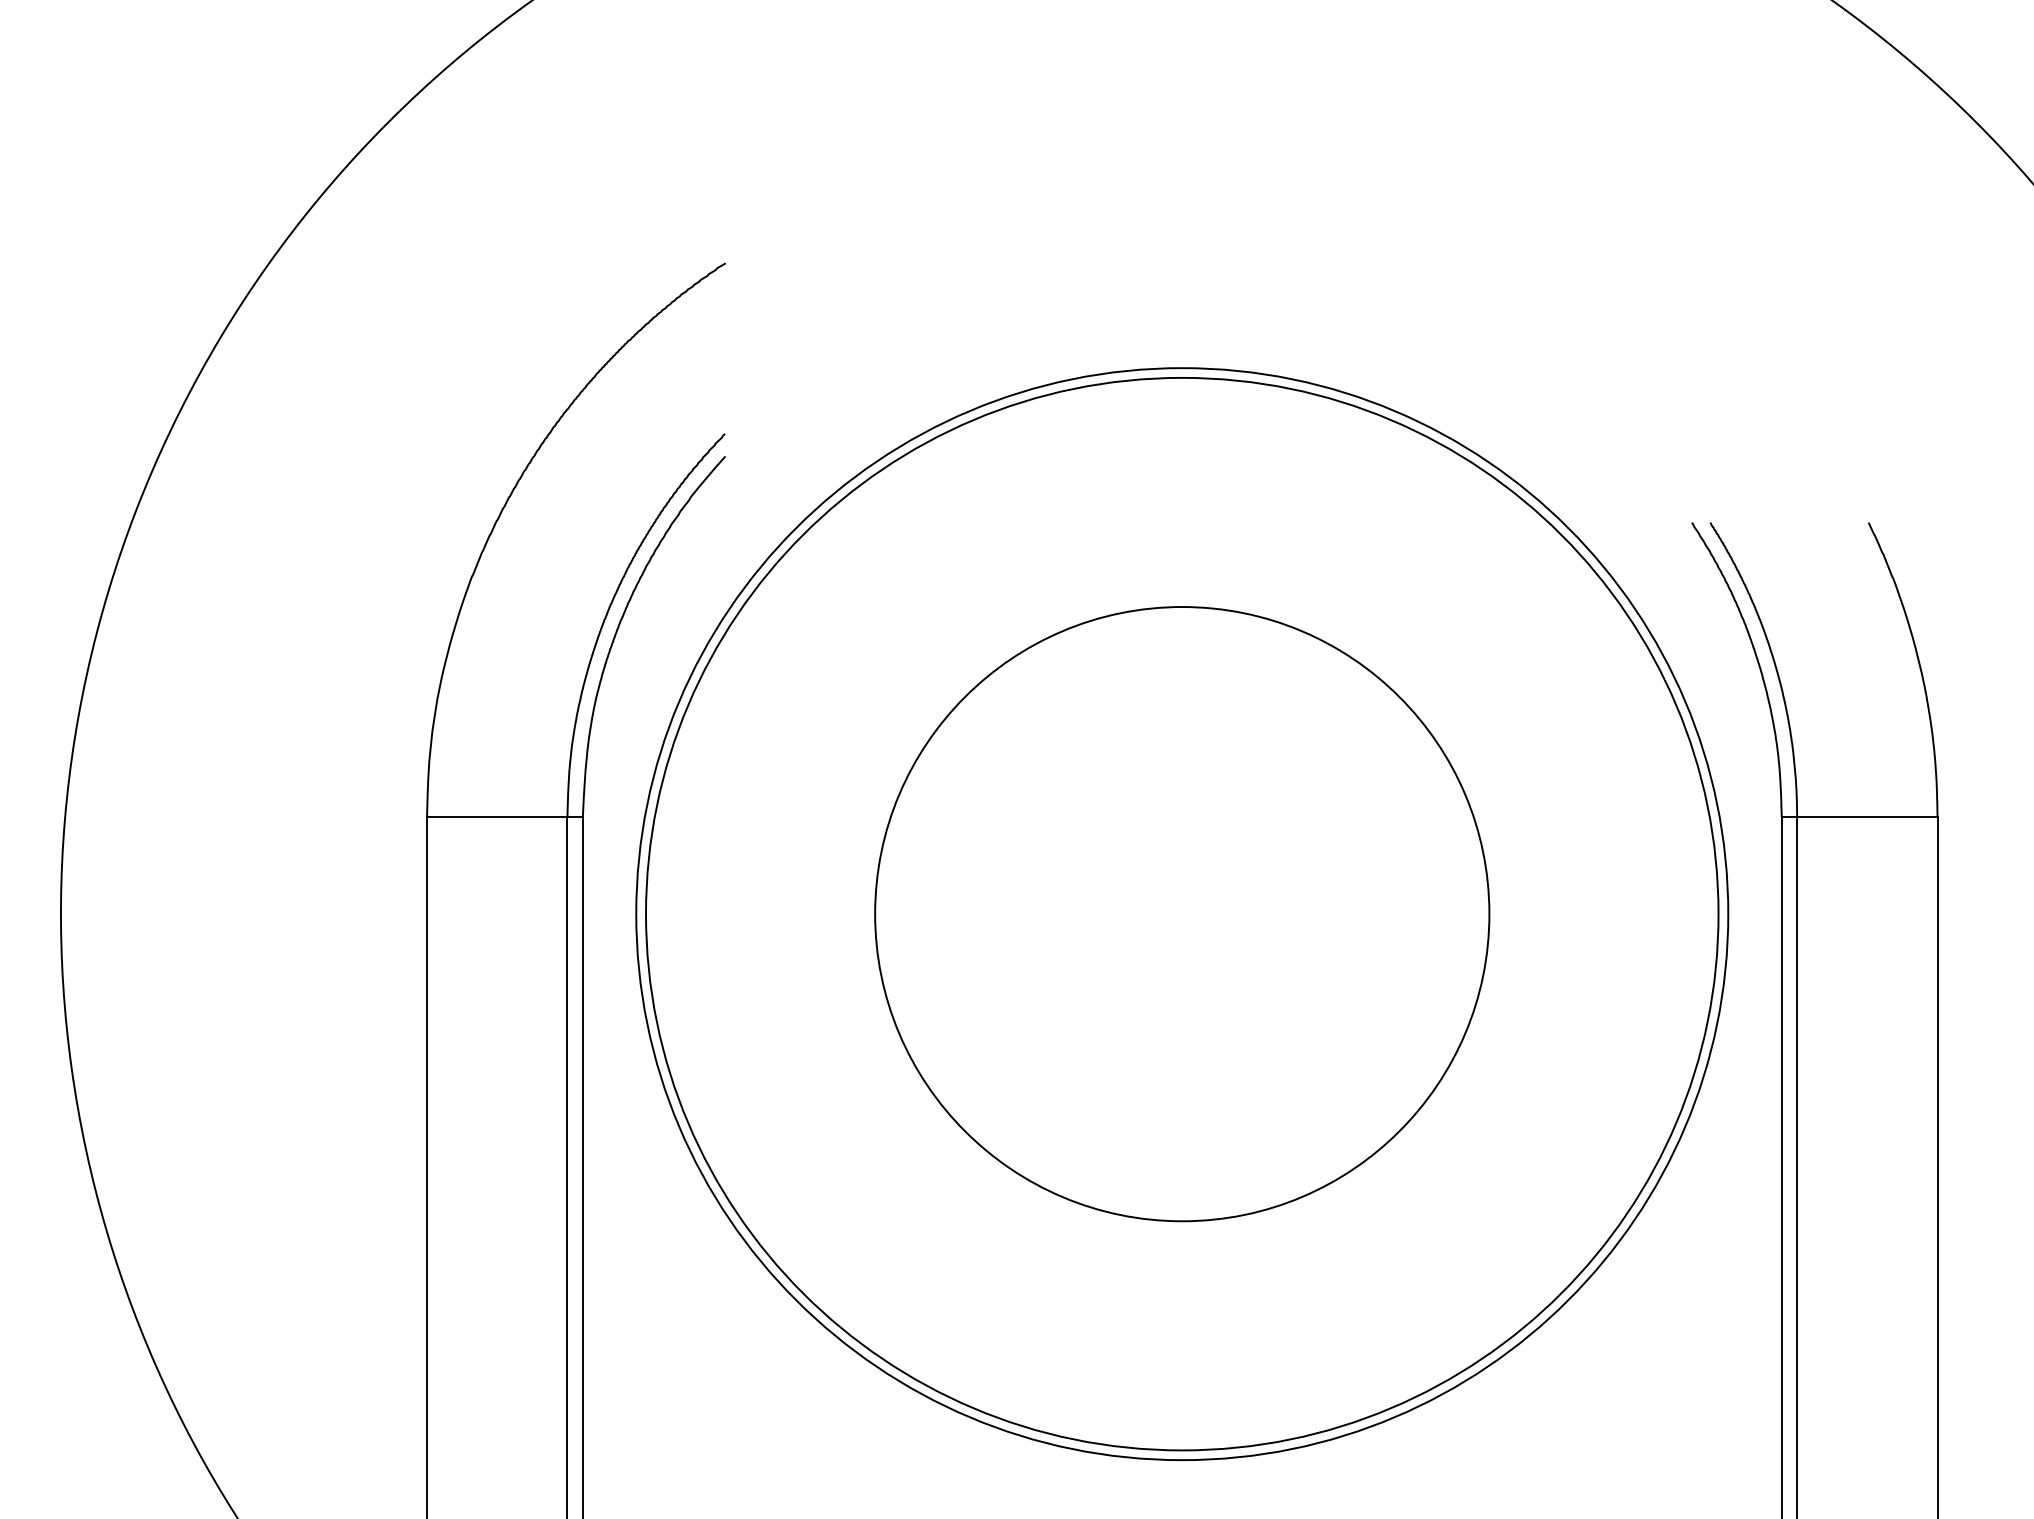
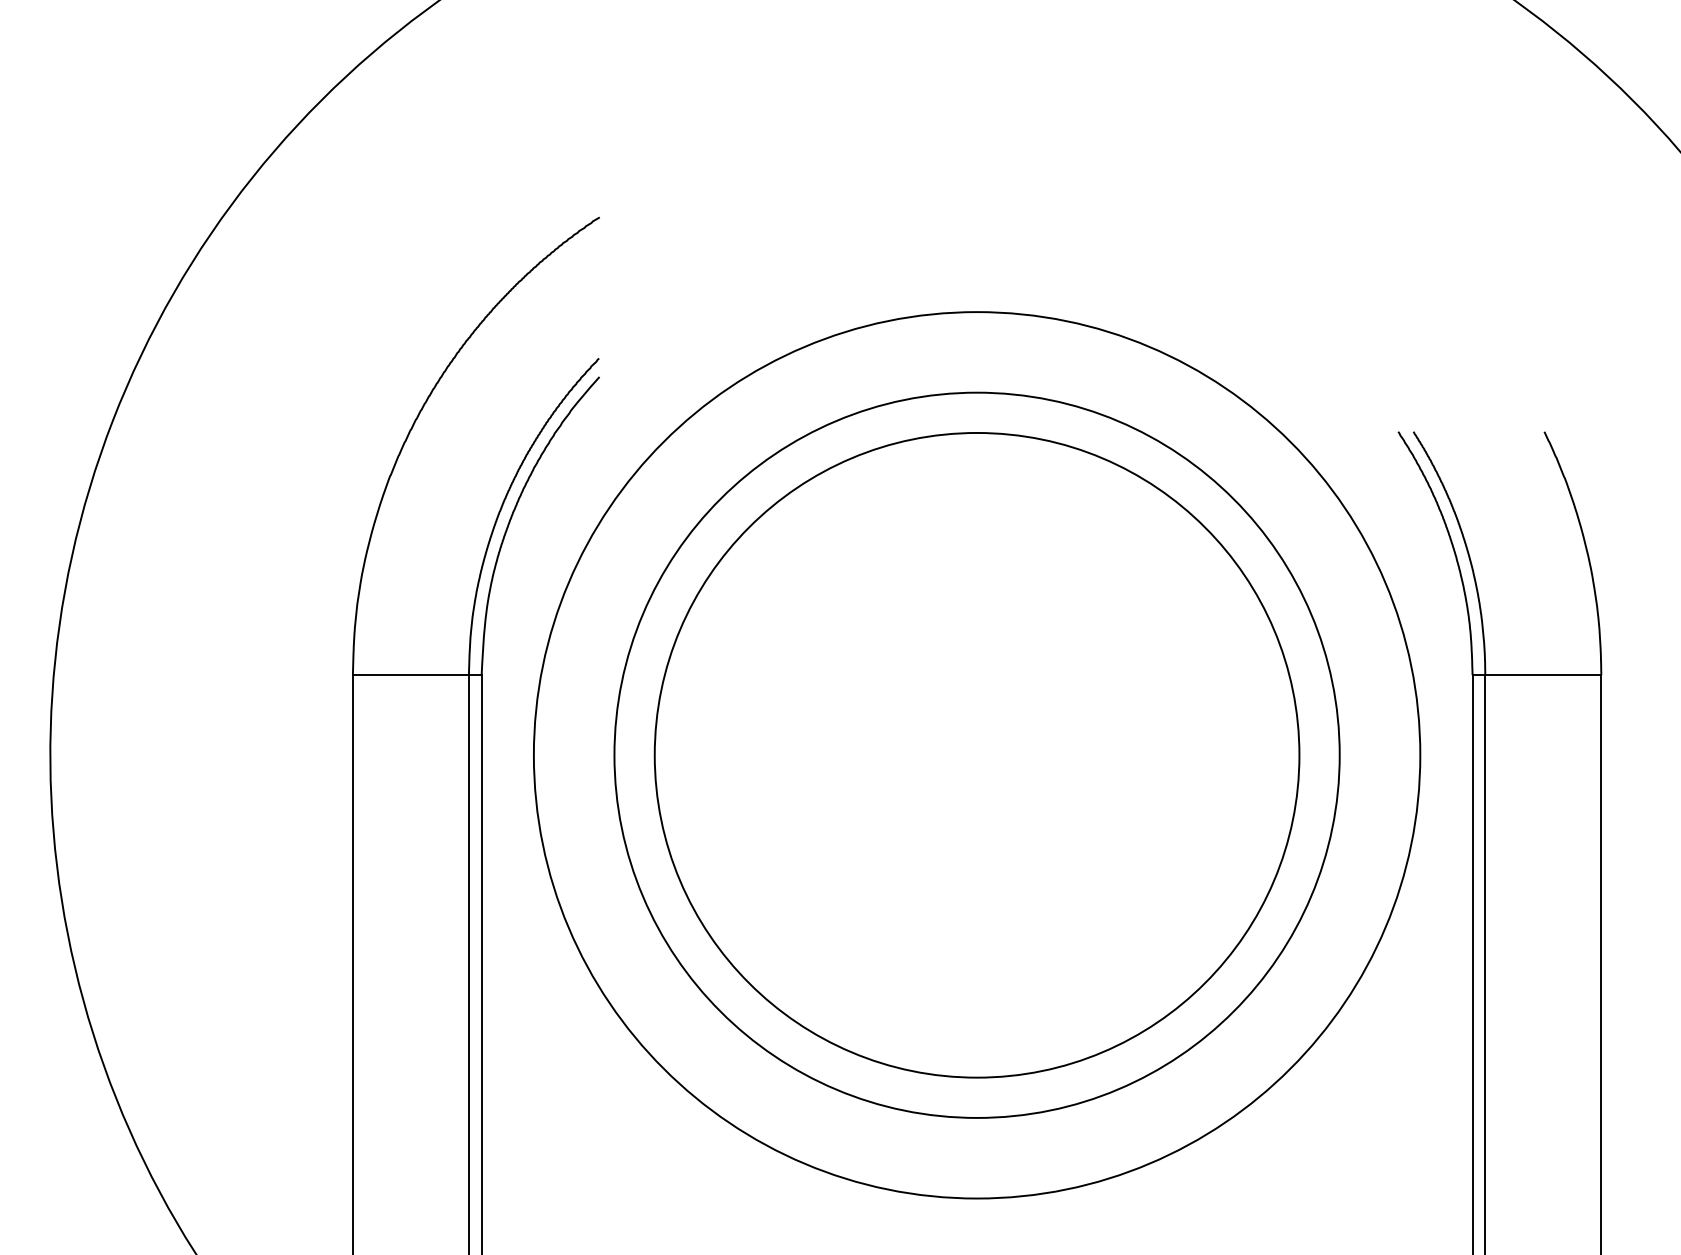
circle: (1182, 913) -> (977, 754), size x1.43
circle: (1182, 914) -> (977, 755), size x0.71

